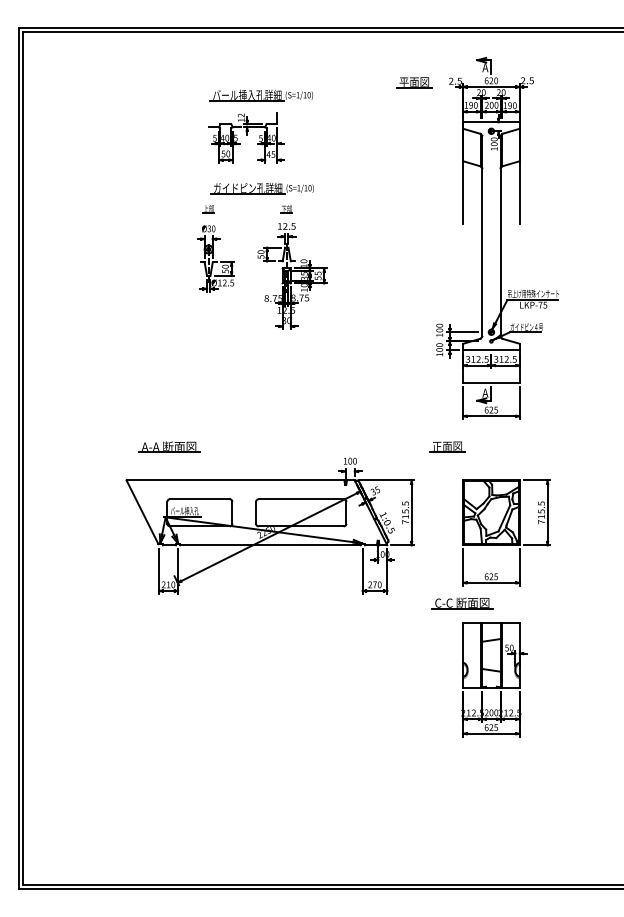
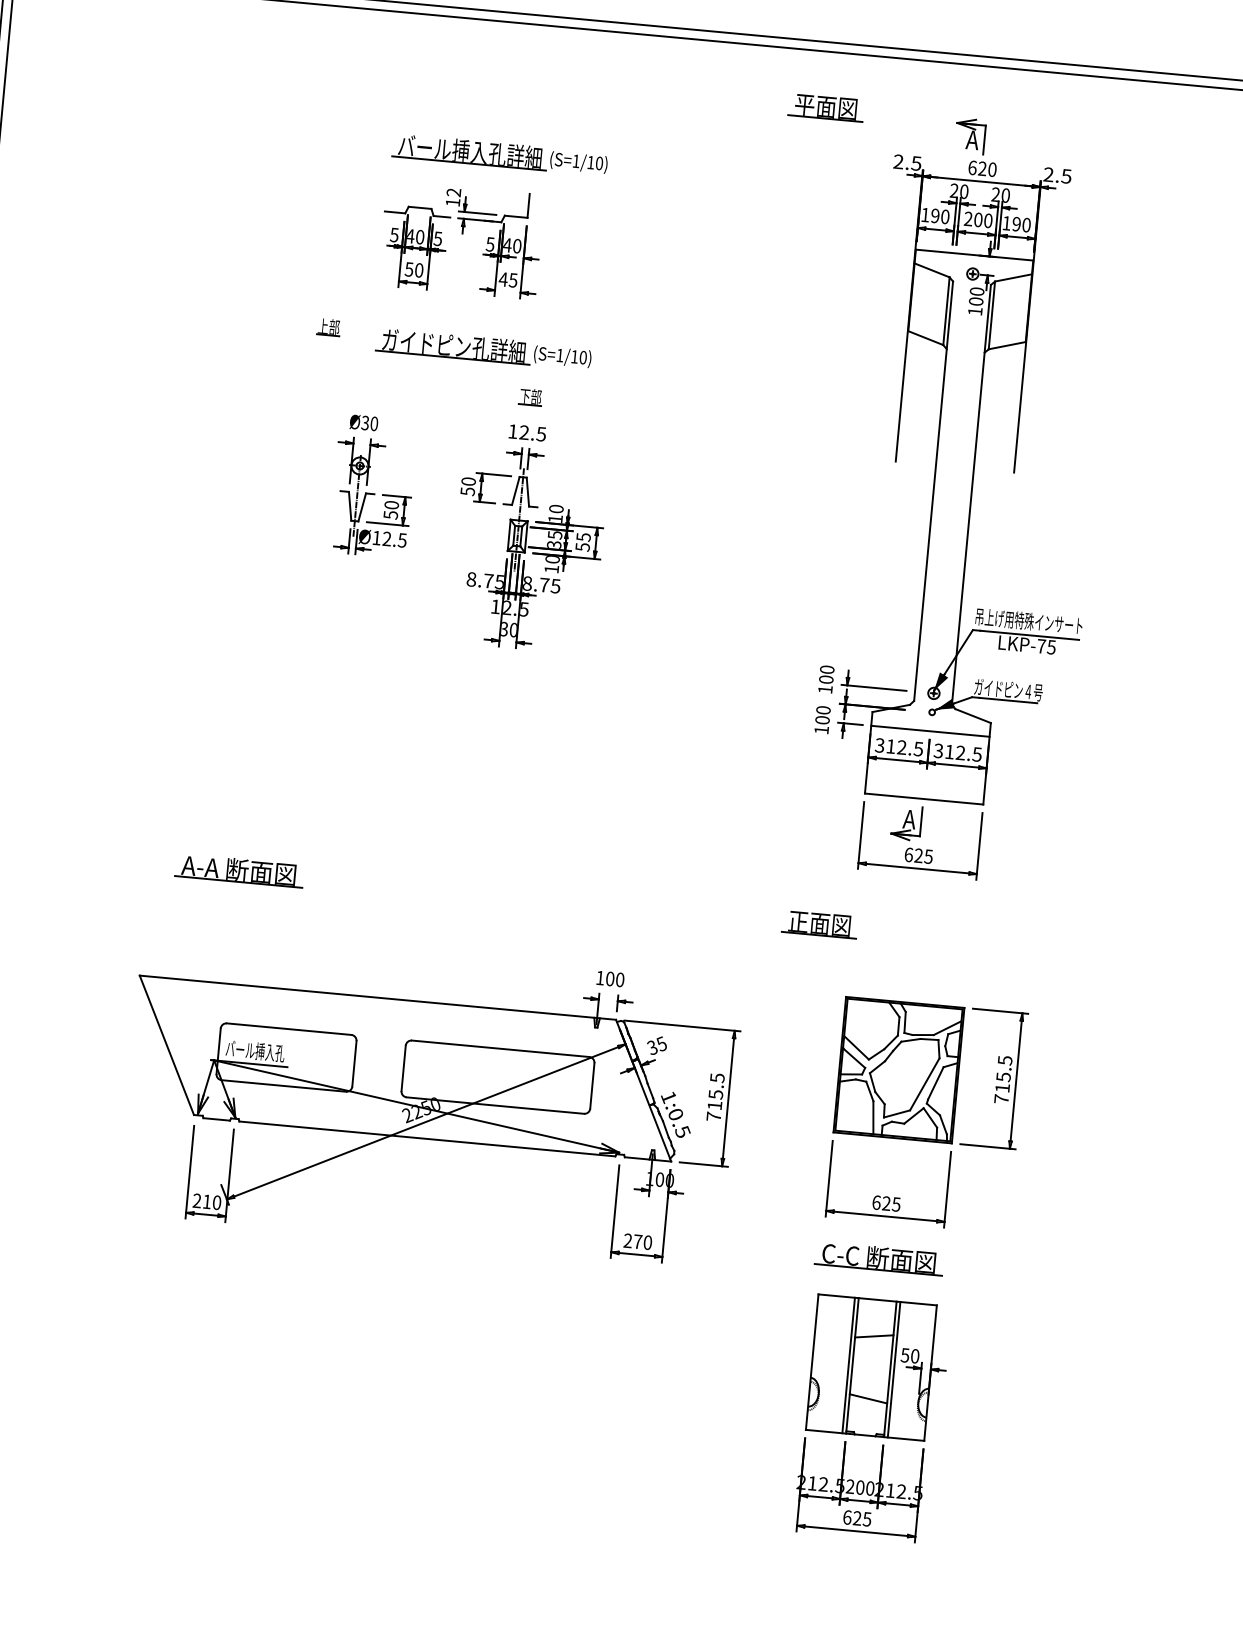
part: (414, 82) -> (826, 107), moved
part: (208, 209) -> (328, 328), moved
part: (269, 525) -> (429, 1097), moved
part: (462, 603) -> (879, 1259), moved

